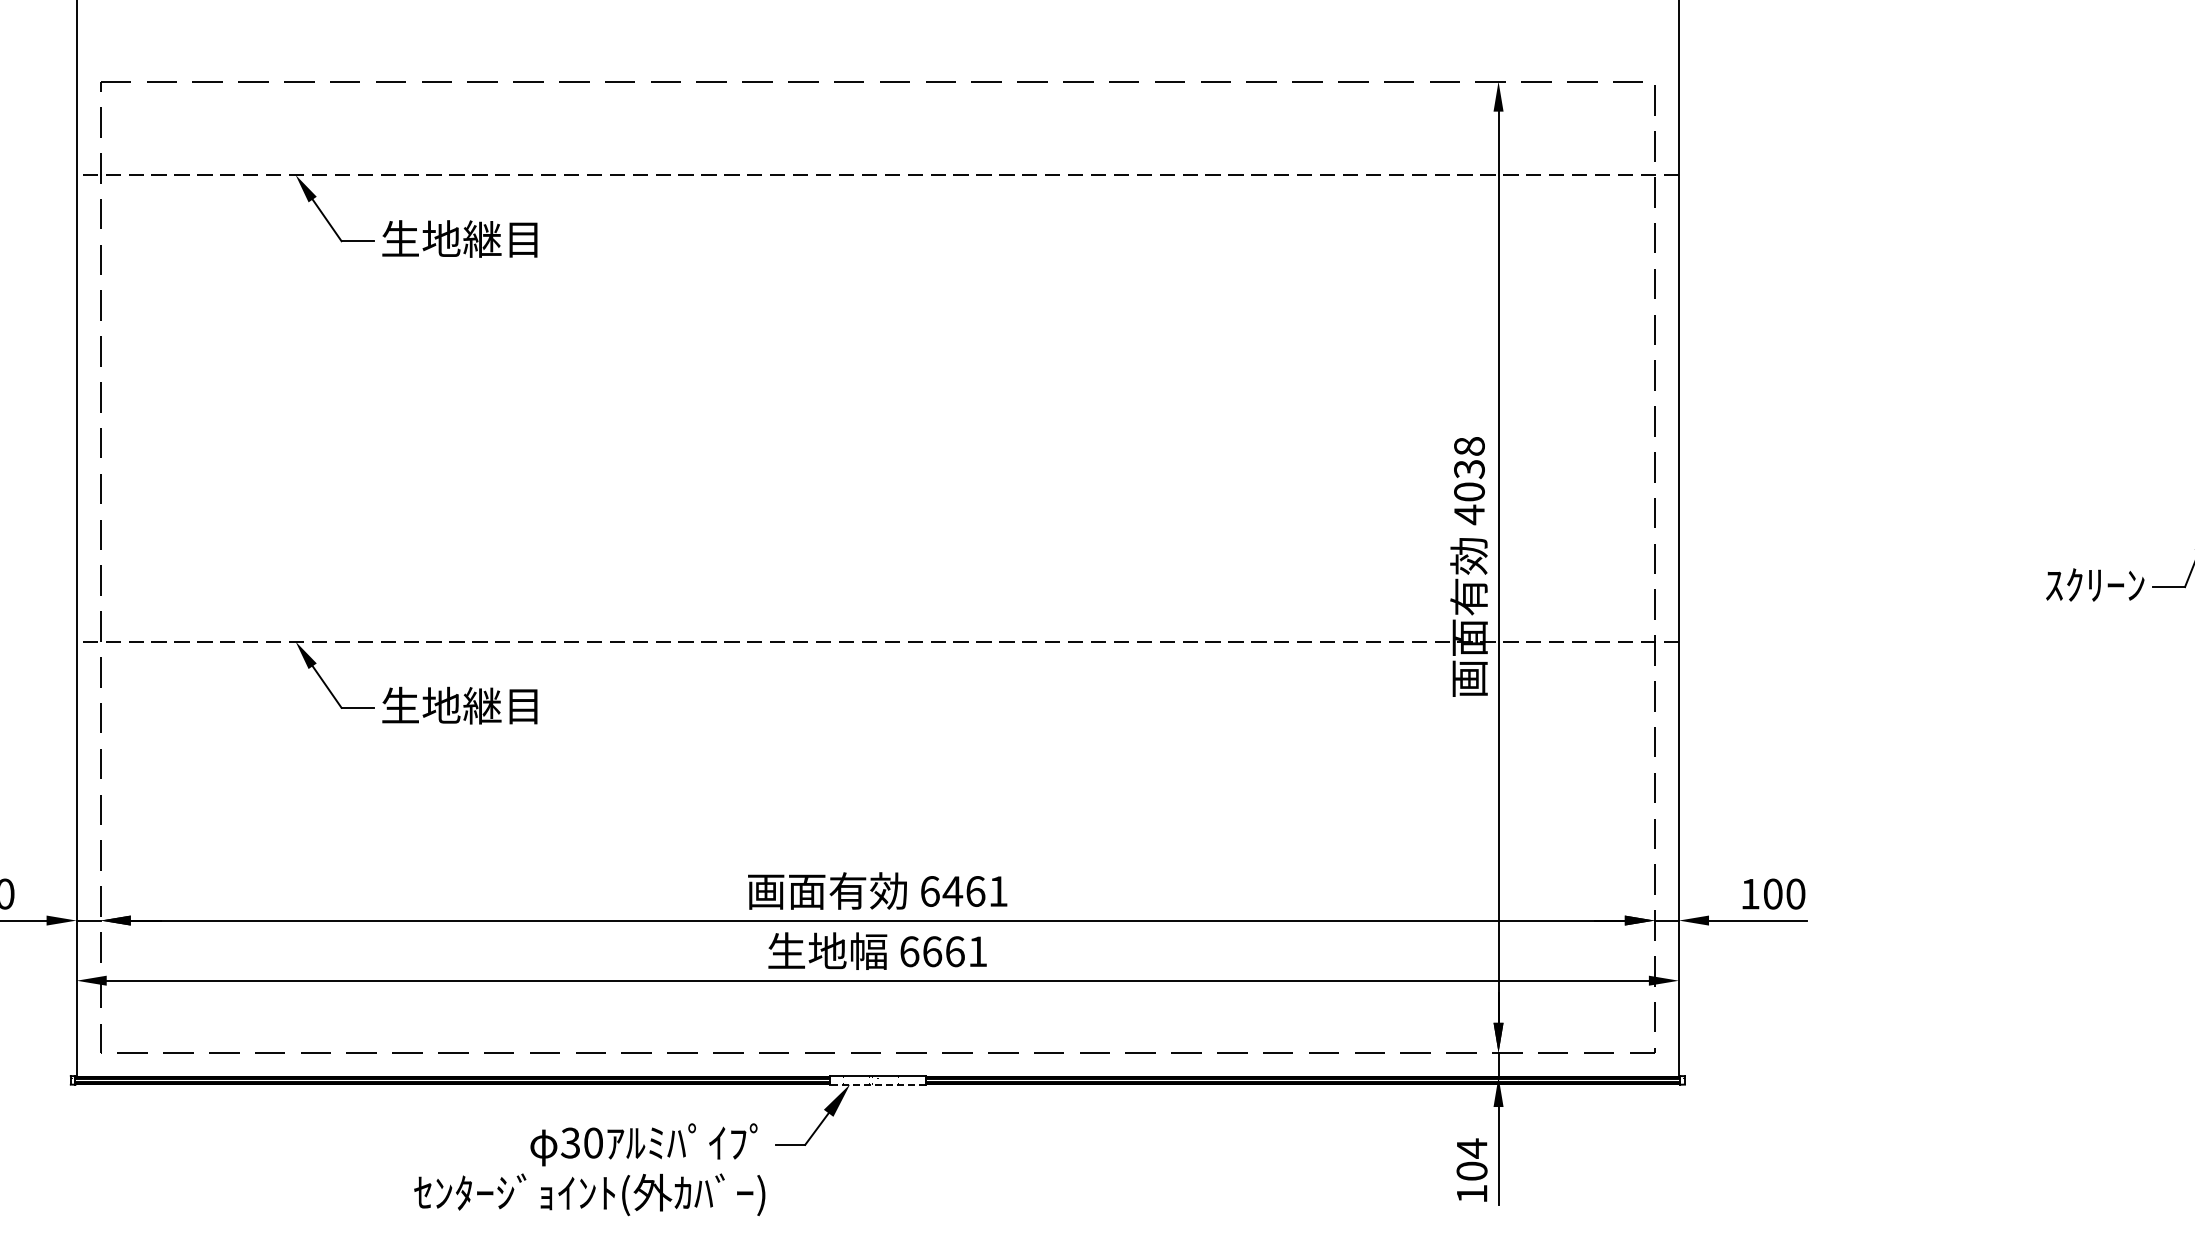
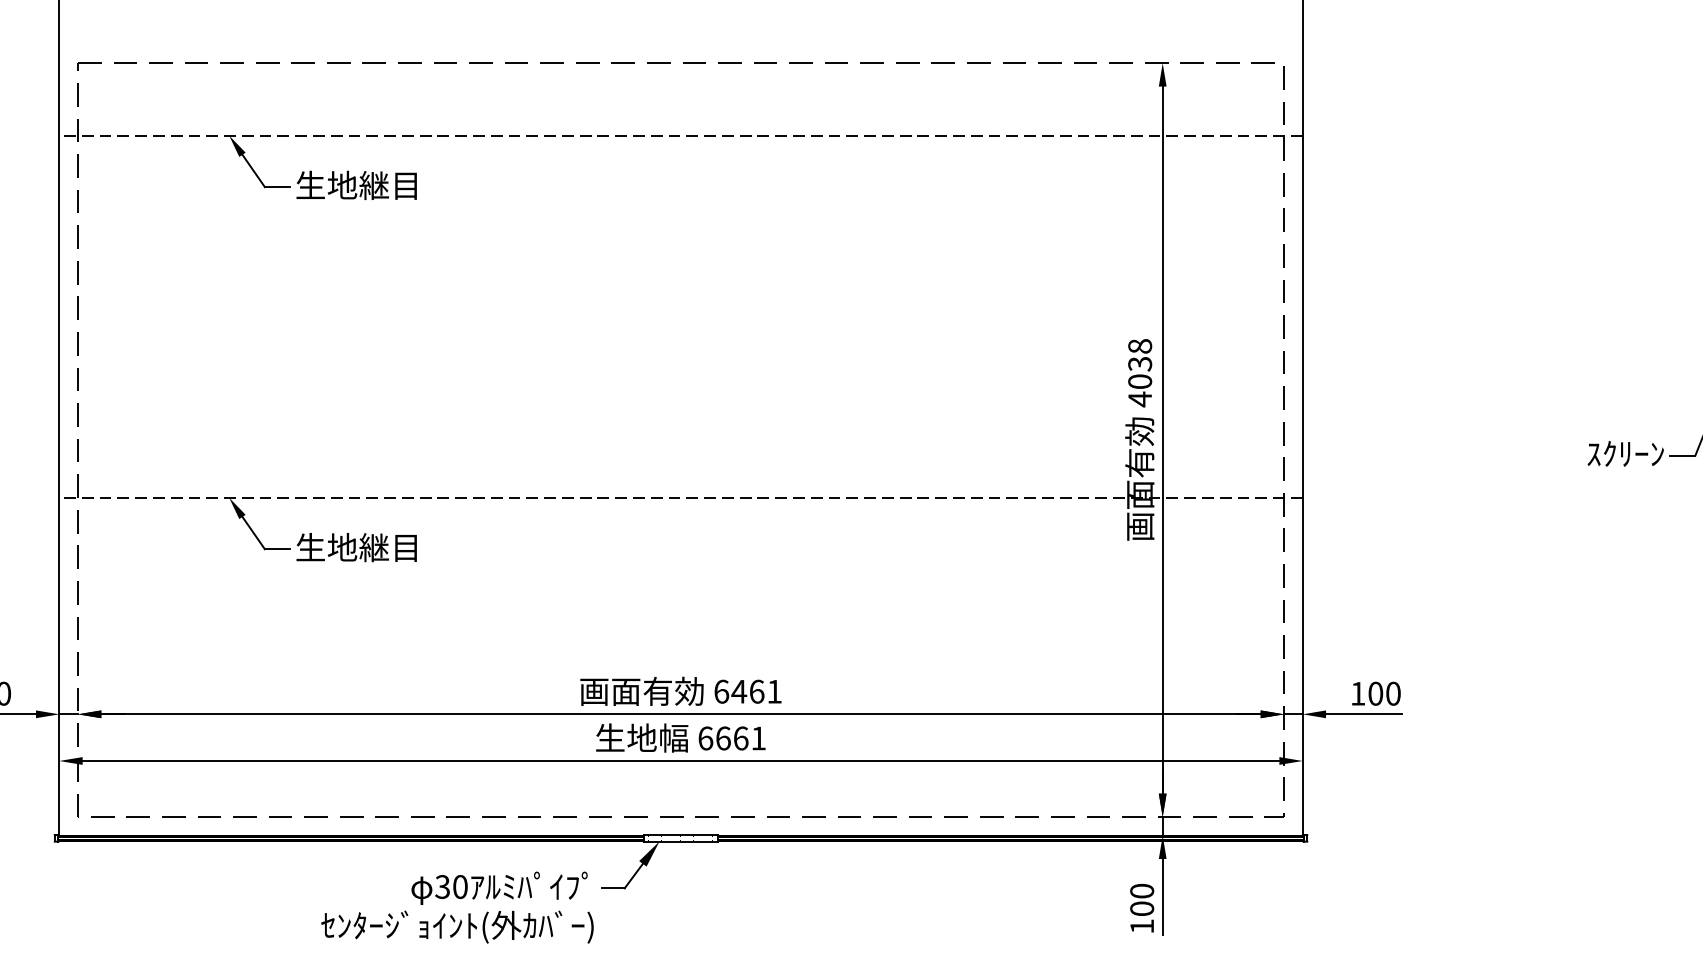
line: (877, 1084) -> (680, 841), dashed -> solid
text: (1471, 1148) -> (1141, 891), 104 -> 100

